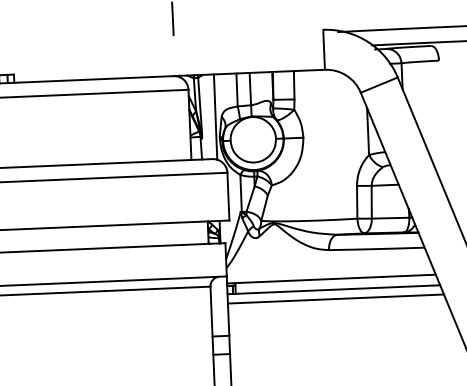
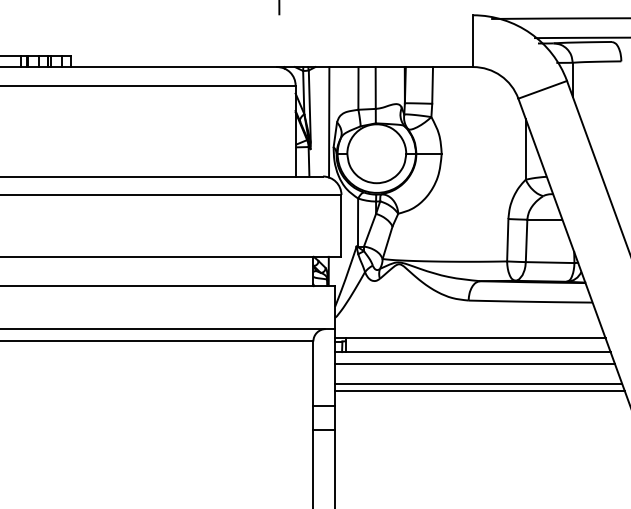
line: (339, 313) -> (478, 383), added
line: (340, 319) -> (479, 390), added

